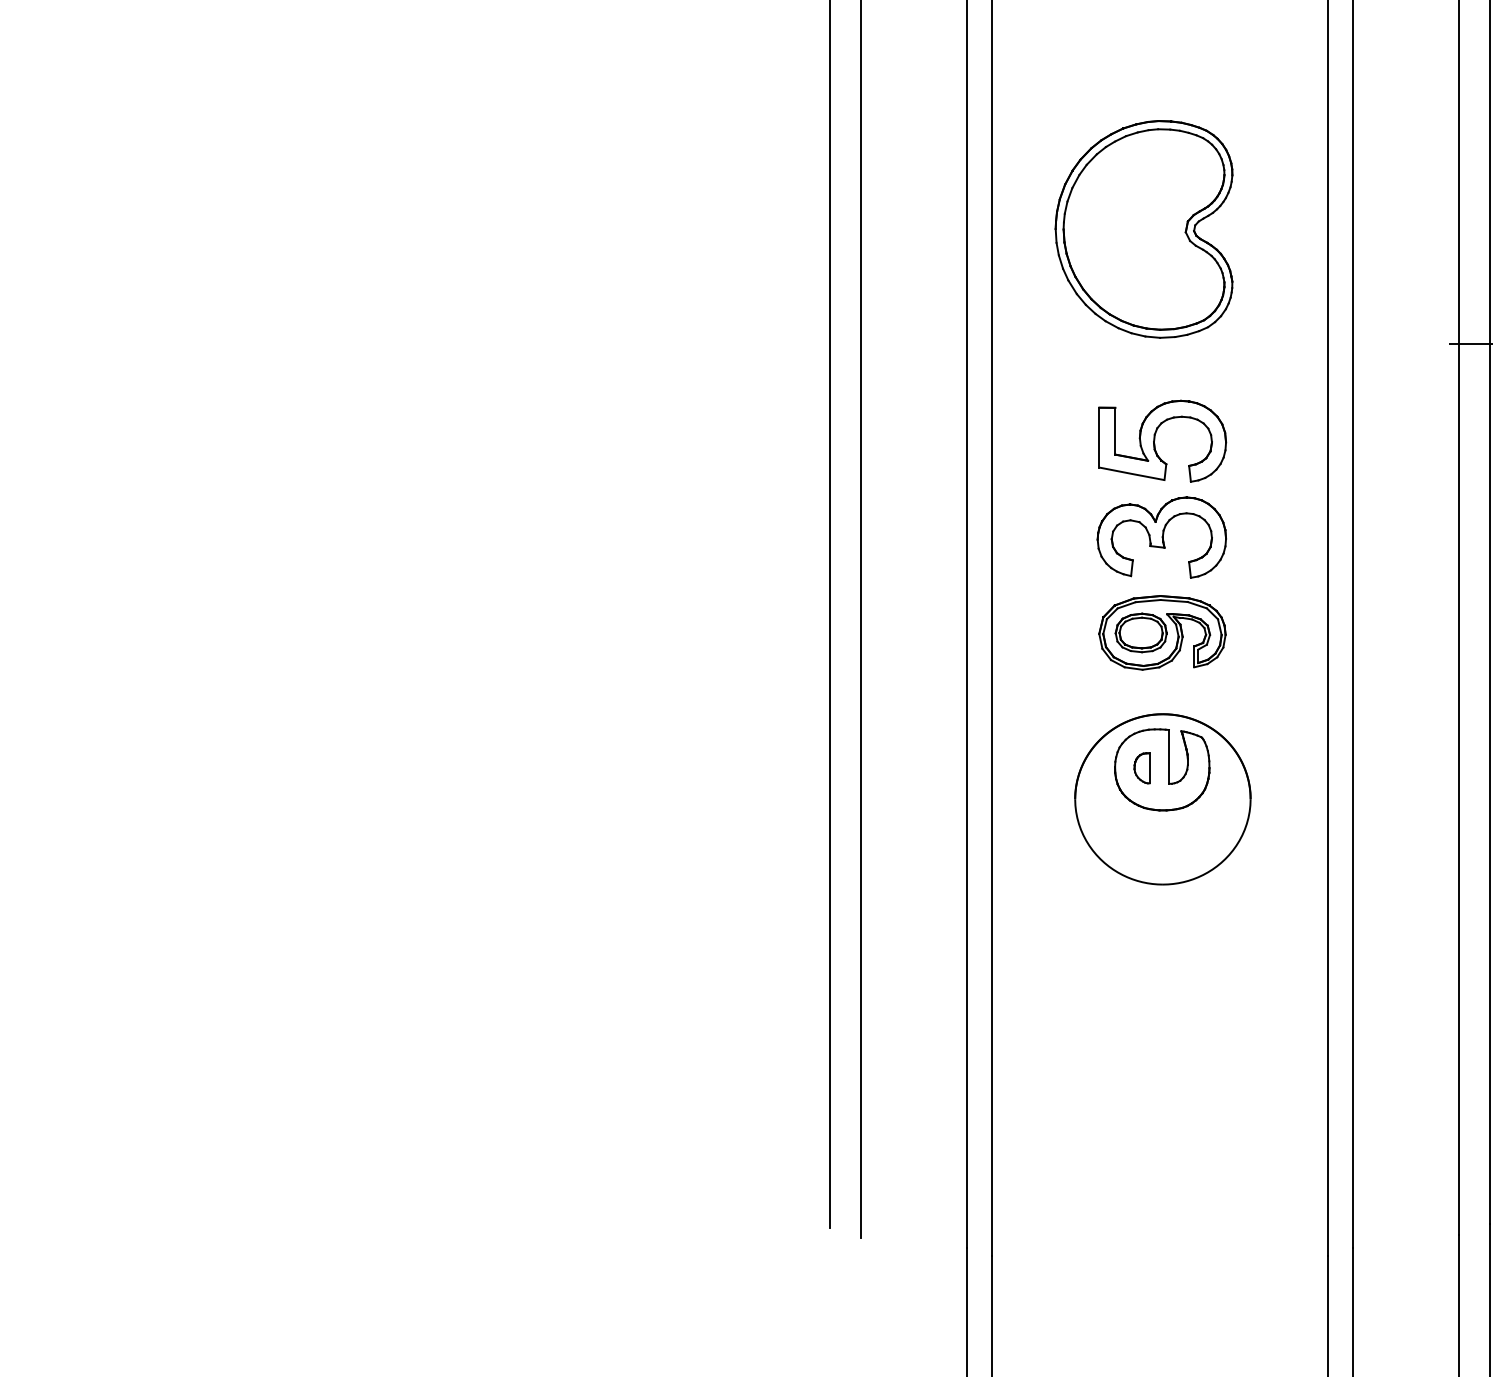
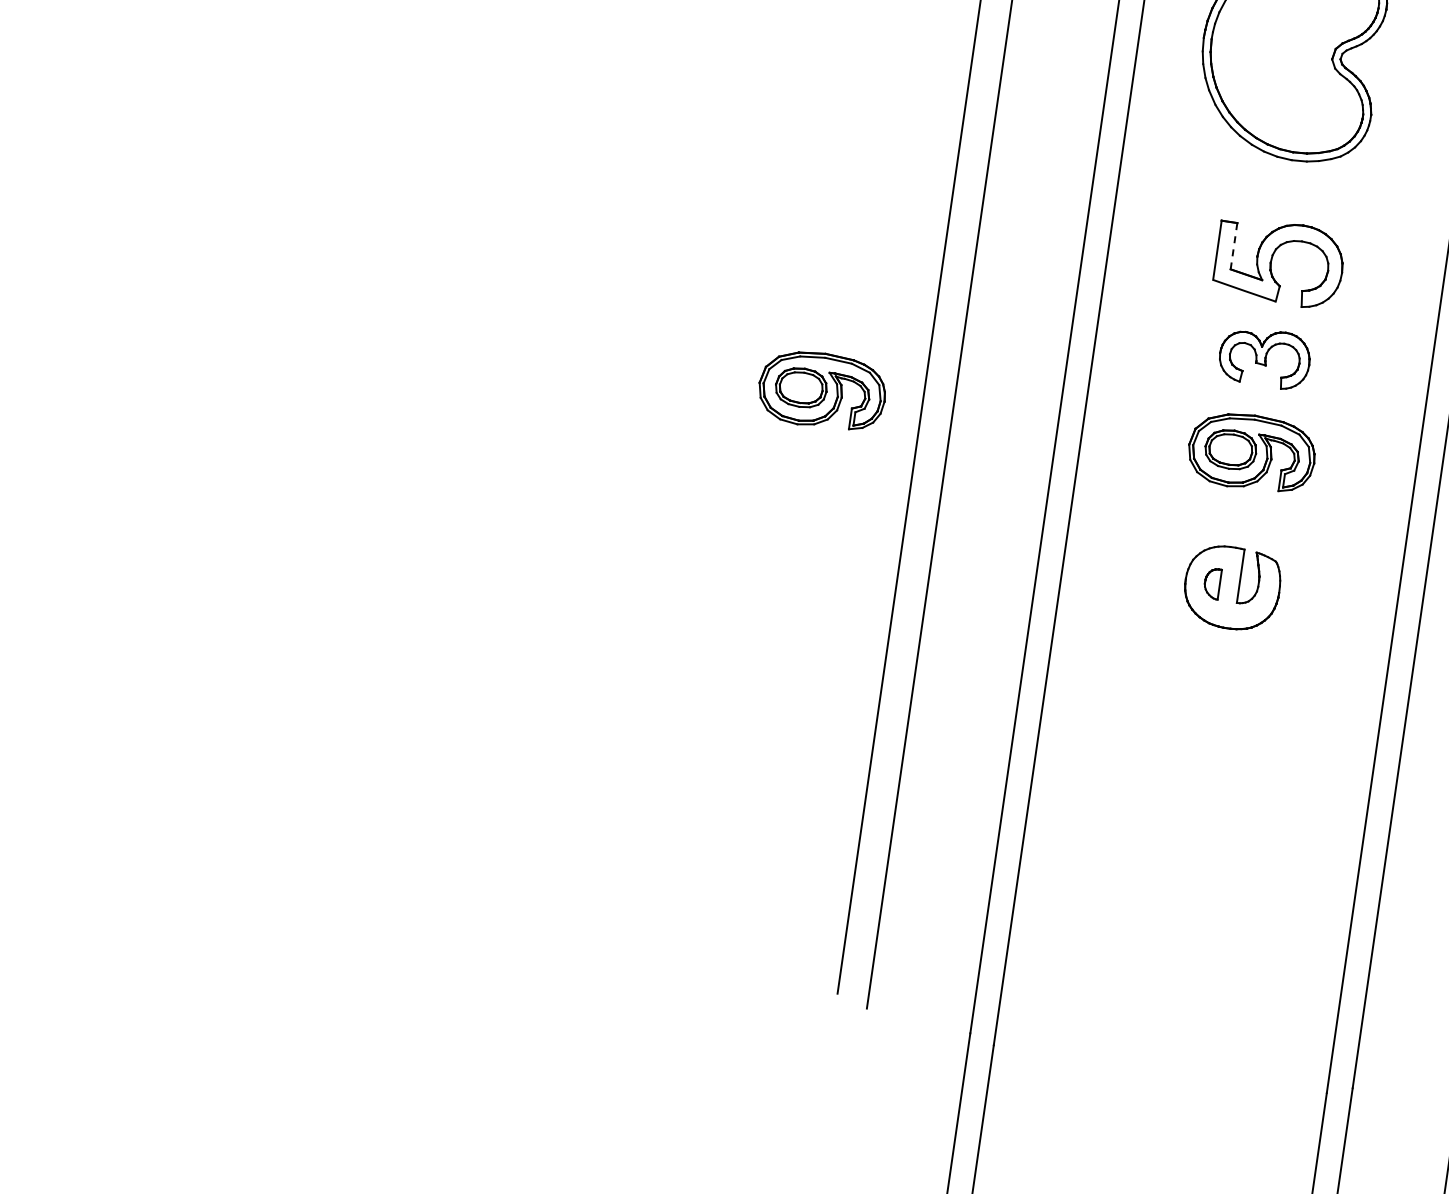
line: (1115, 430) -> (1234, 245), solid -> dashed
part: (1161, 537) -> (1264, 357), size x0.7
part: (728, 632) -> (822, 390), added
part: (1162, 799) -> (1228, 617), removed

